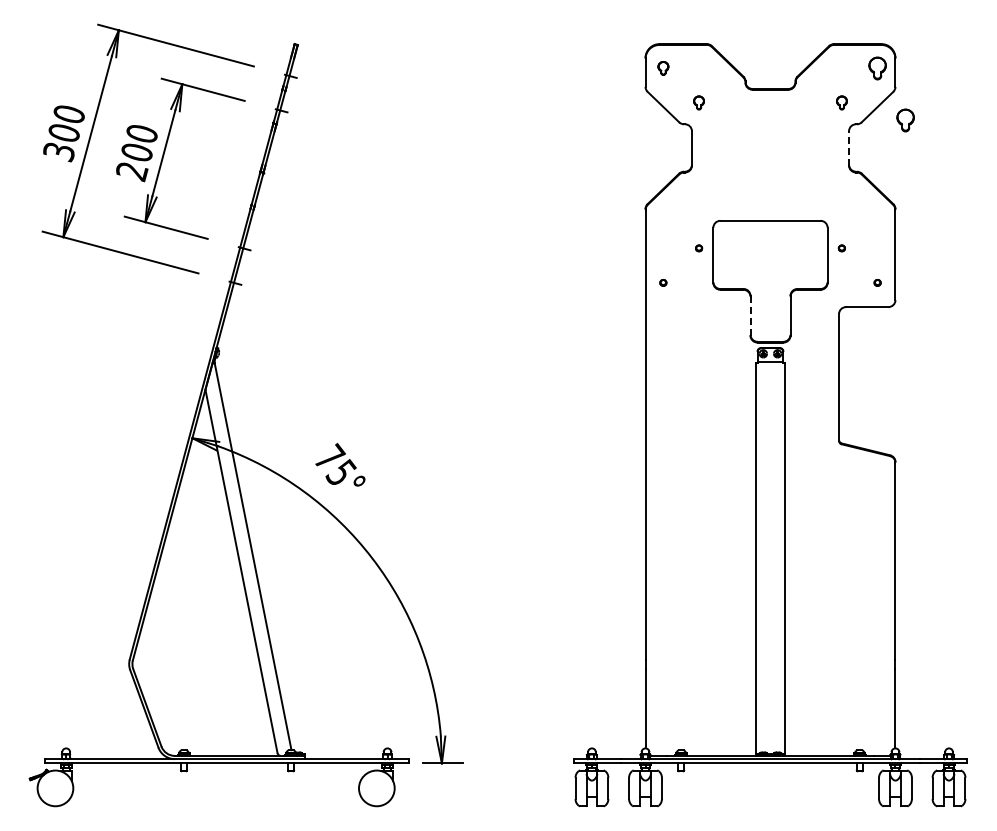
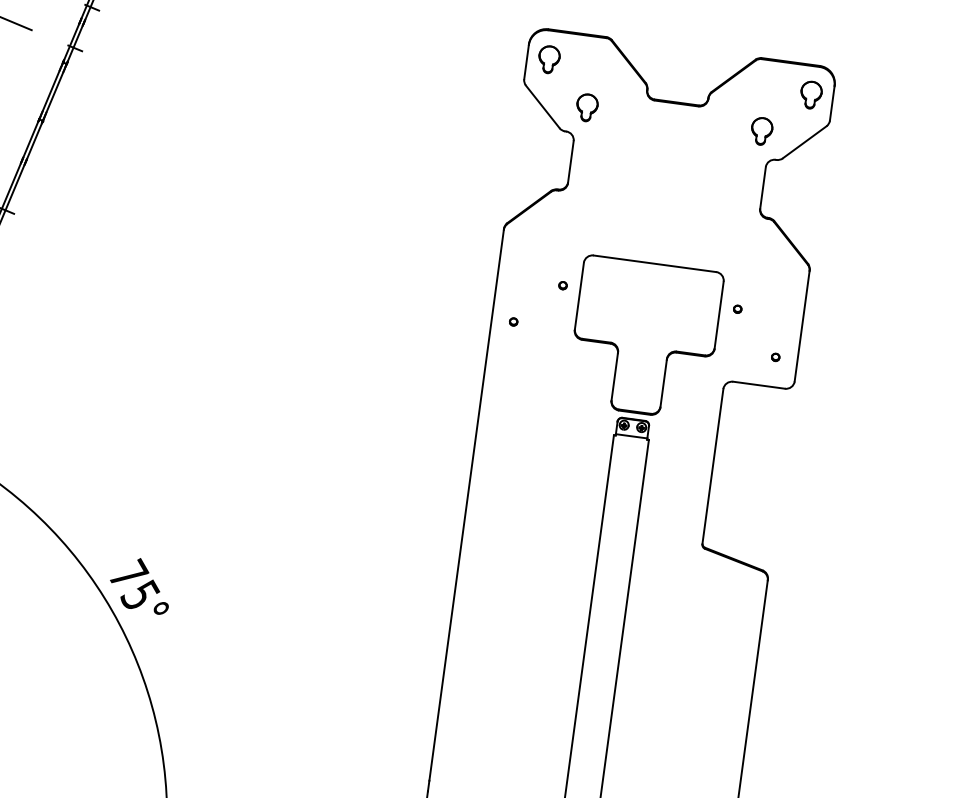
part: (663, 68) -> (549, 59), size x1.67
part: (698, 102) -> (586, 107), size x1.67
part: (841, 102) -> (761, 130), size x1.67
part: (905, 120) -> (836, 163), removed
line: (849, 147) -> (763, 187), dashed -> solid
line: (750, 315) -> (614, 376), dashed -> solid
text: (340, 464) -> (140, 584), moved

